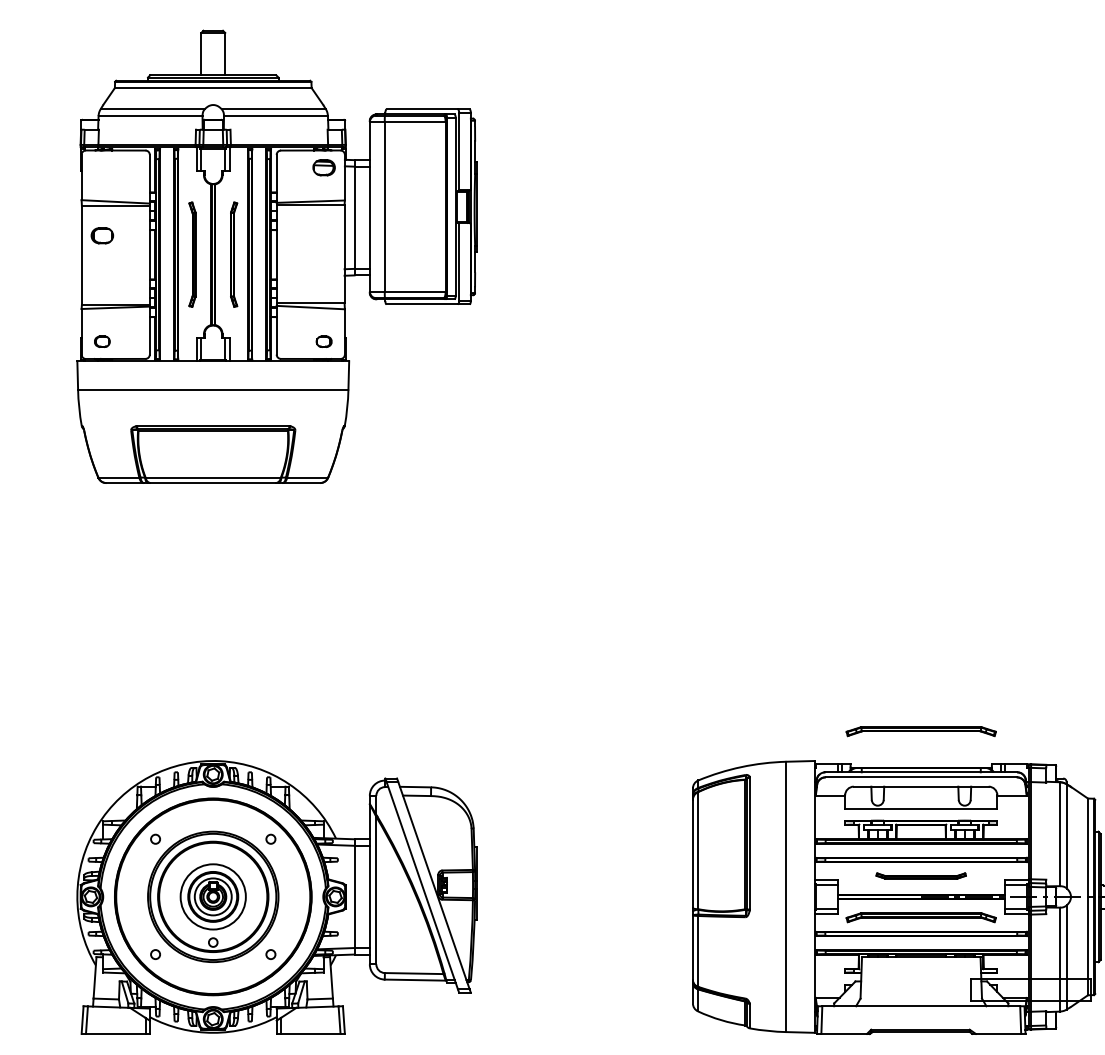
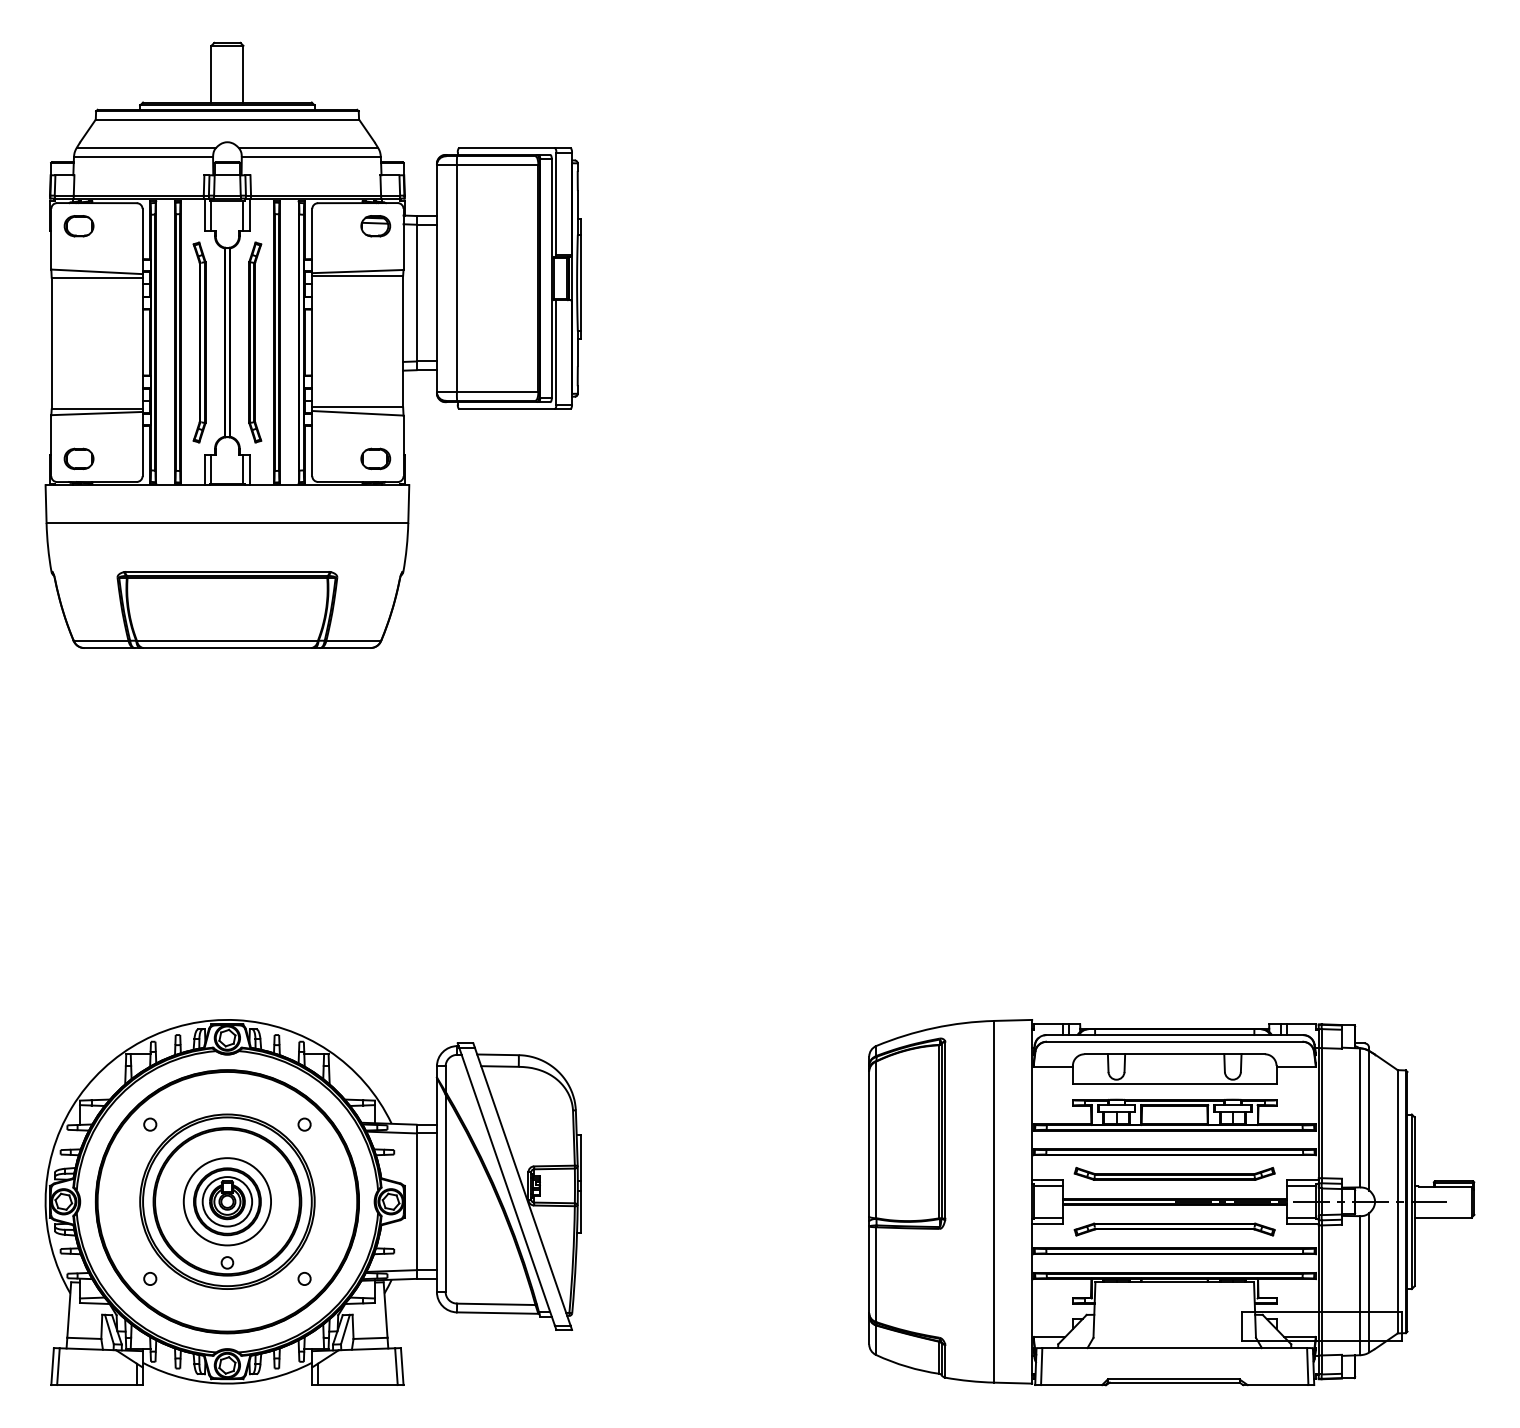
part: (101, 236) -> (78, 226), moved
part: (192, 254) -> (199, 342), size x1.43
part: (234, 254) -> (255, 342), size x1.43
part: (101, 341) -> (78, 458), size x1.43
part: (323, 341) -> (375, 458), size x1.43
part: (921, 731) -> (1174, 980), removed
part: (921, 875) -> (1174, 1173), size x1.67

